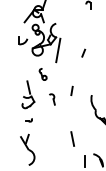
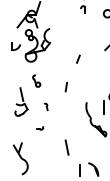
line: (58, 50) -> (52, 56), removed
line: (72, 91) -> (66, 87), moved
part: (51, 99) -> (45, 106), size x0.6
part: (29, 120) -> (40, 128), moved

